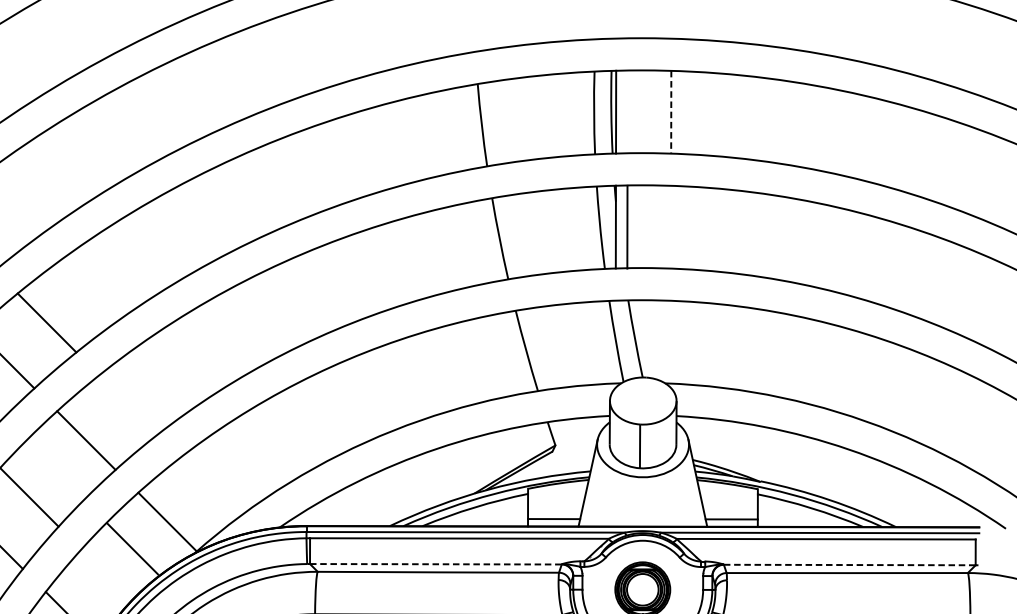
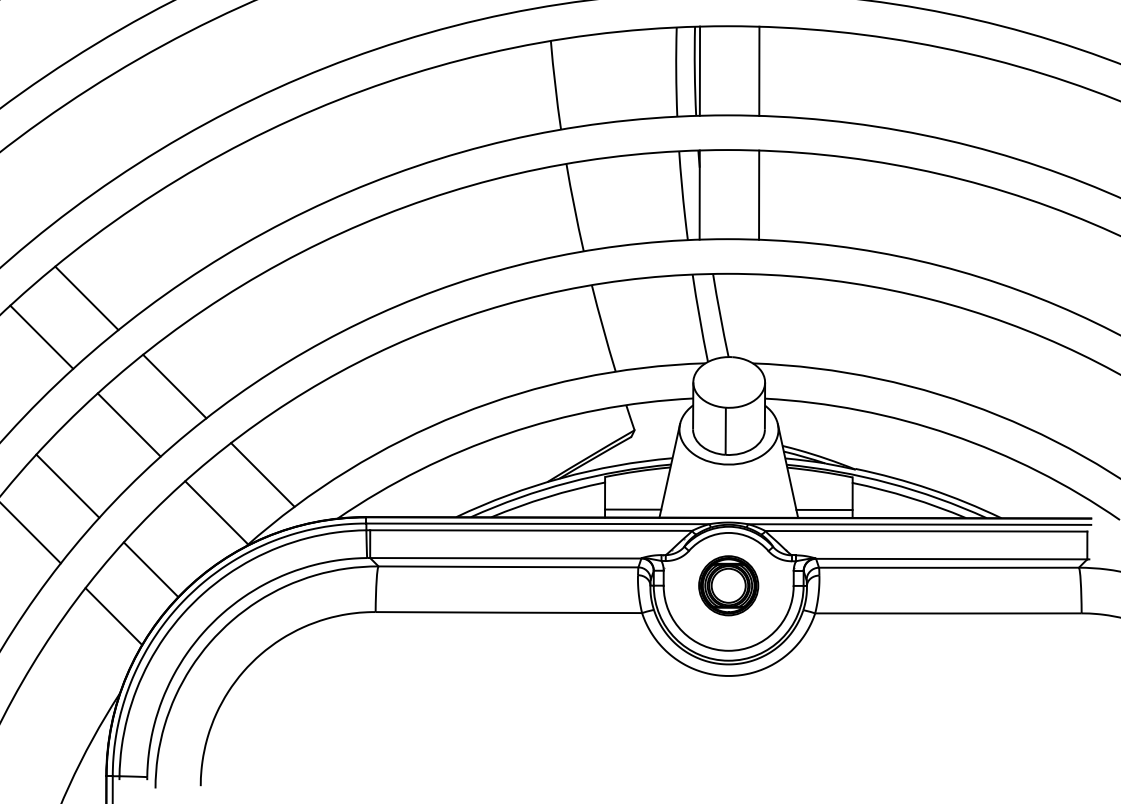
line: (671, 112) -> (759, 71), dashed -> solid
line: (627, 226) -> (759, 194), moved
line: (128, 404) -> (174, 386), added
line: (210, 486) -> (262, 474), added
line: (132, 548) -> (150, 569), moved
line: (435, 564) -> (505, 558), dashed -> solid
line: (849, 565) -> (951, 559), dashed -> solid

